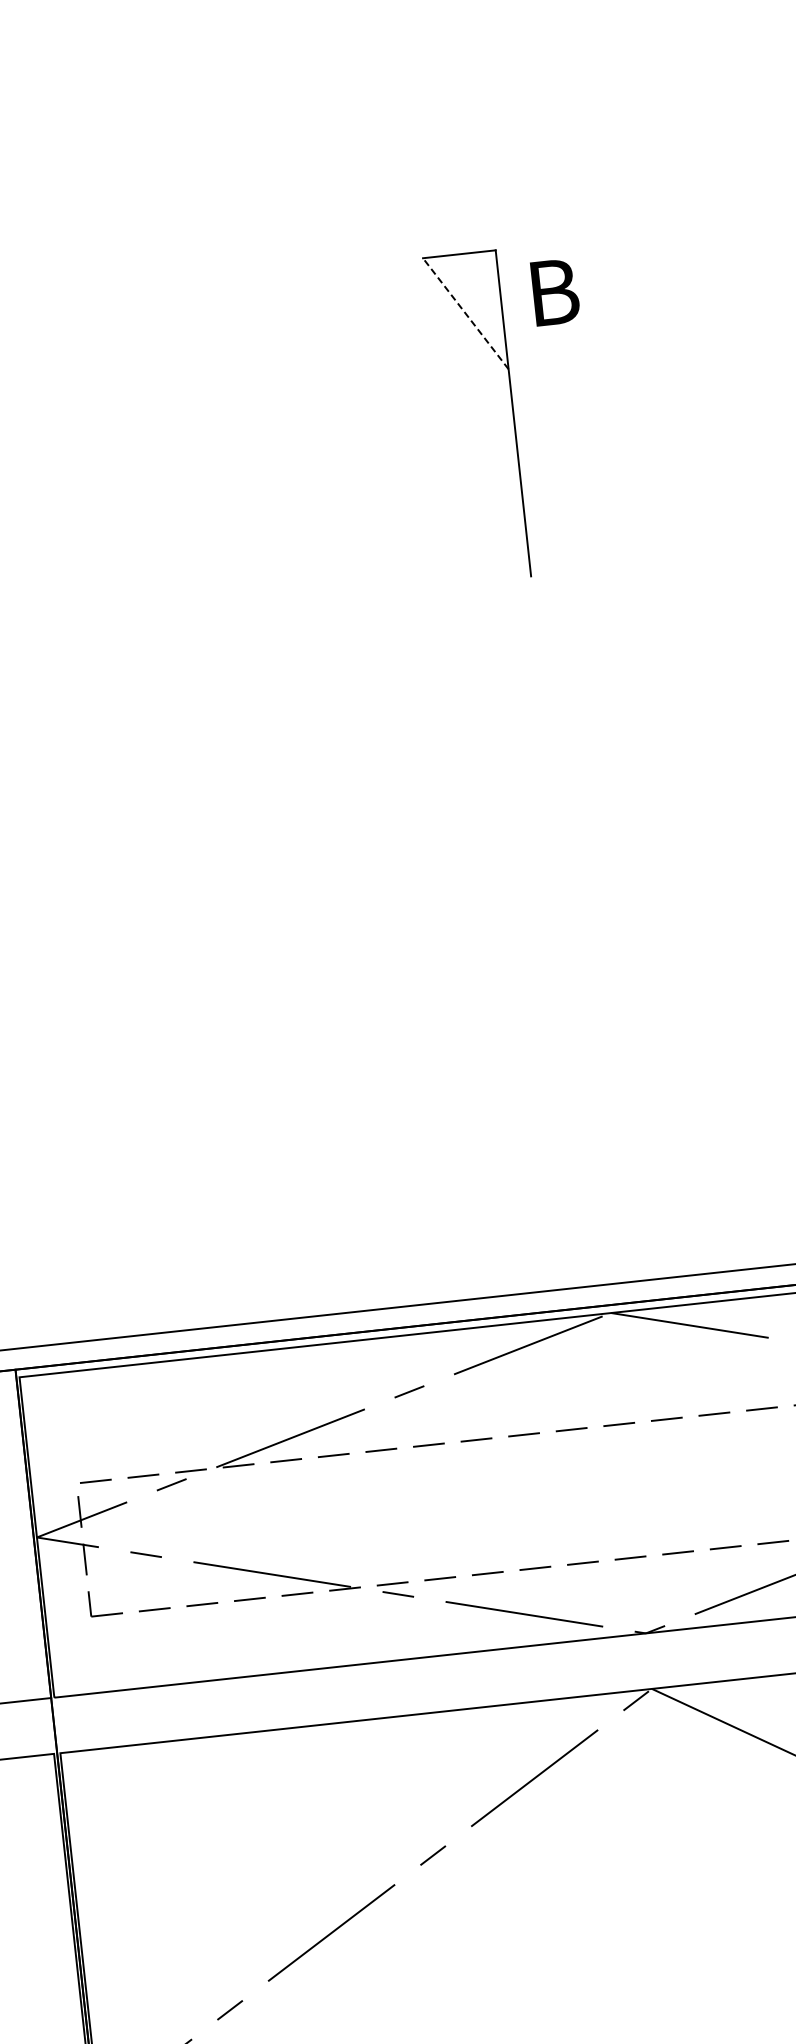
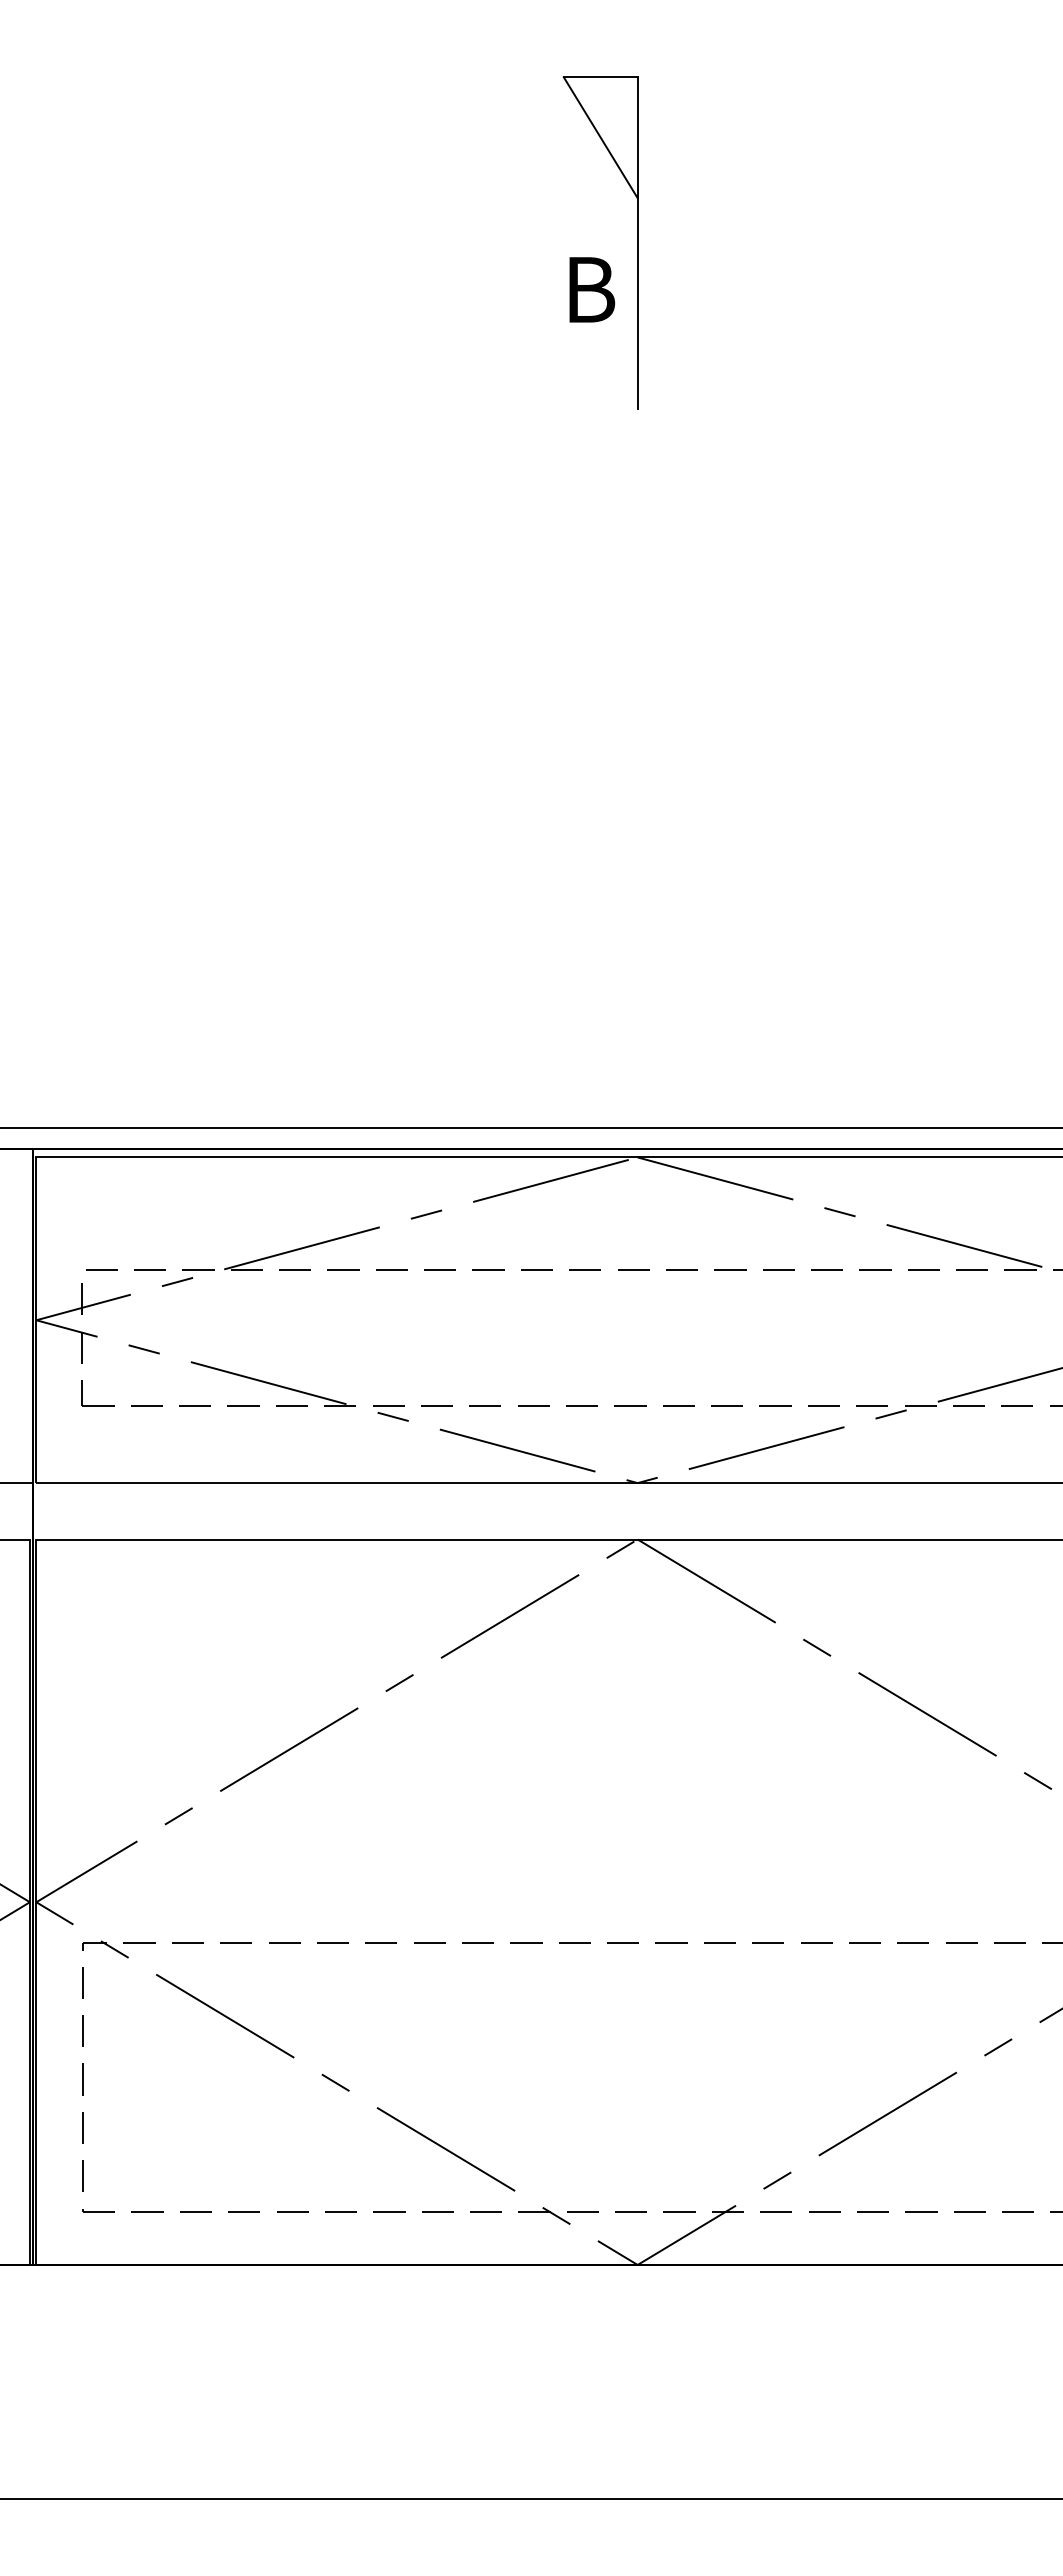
text: (555, 291) -> (592, 289), moved
line: (465, 313) -> (600, 137), dashed -> solid

